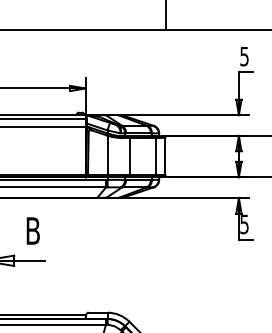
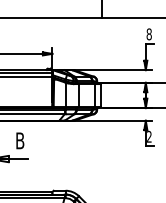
text: (243, 56) -> (148, 34), 5 -> 8
text: (244, 223) -> (149, 136), 5 -> 2

